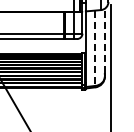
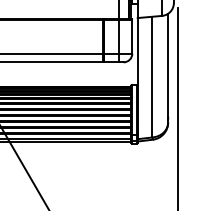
line: (104, 40) -> (167, 64), dashed -> solid
line: (95, 48) -> (153, 77), dashed -> solid

